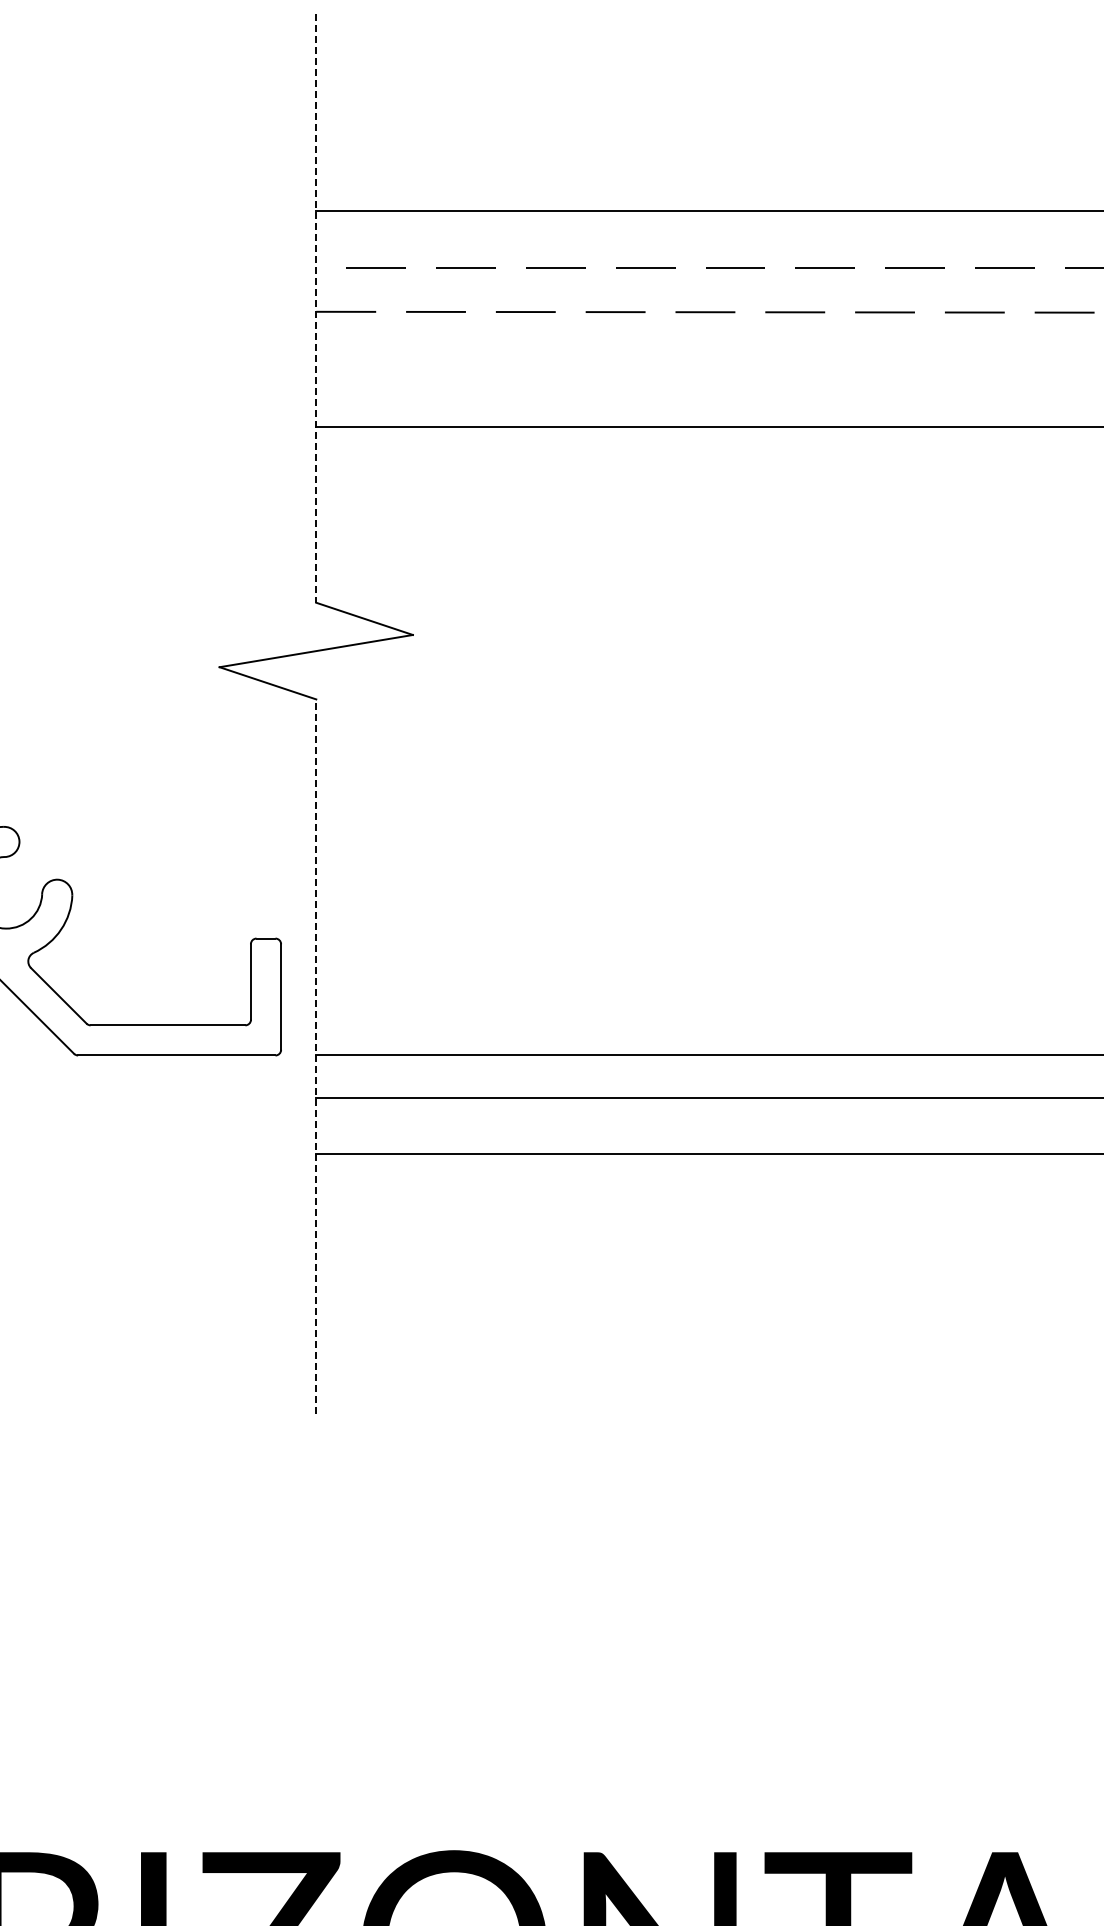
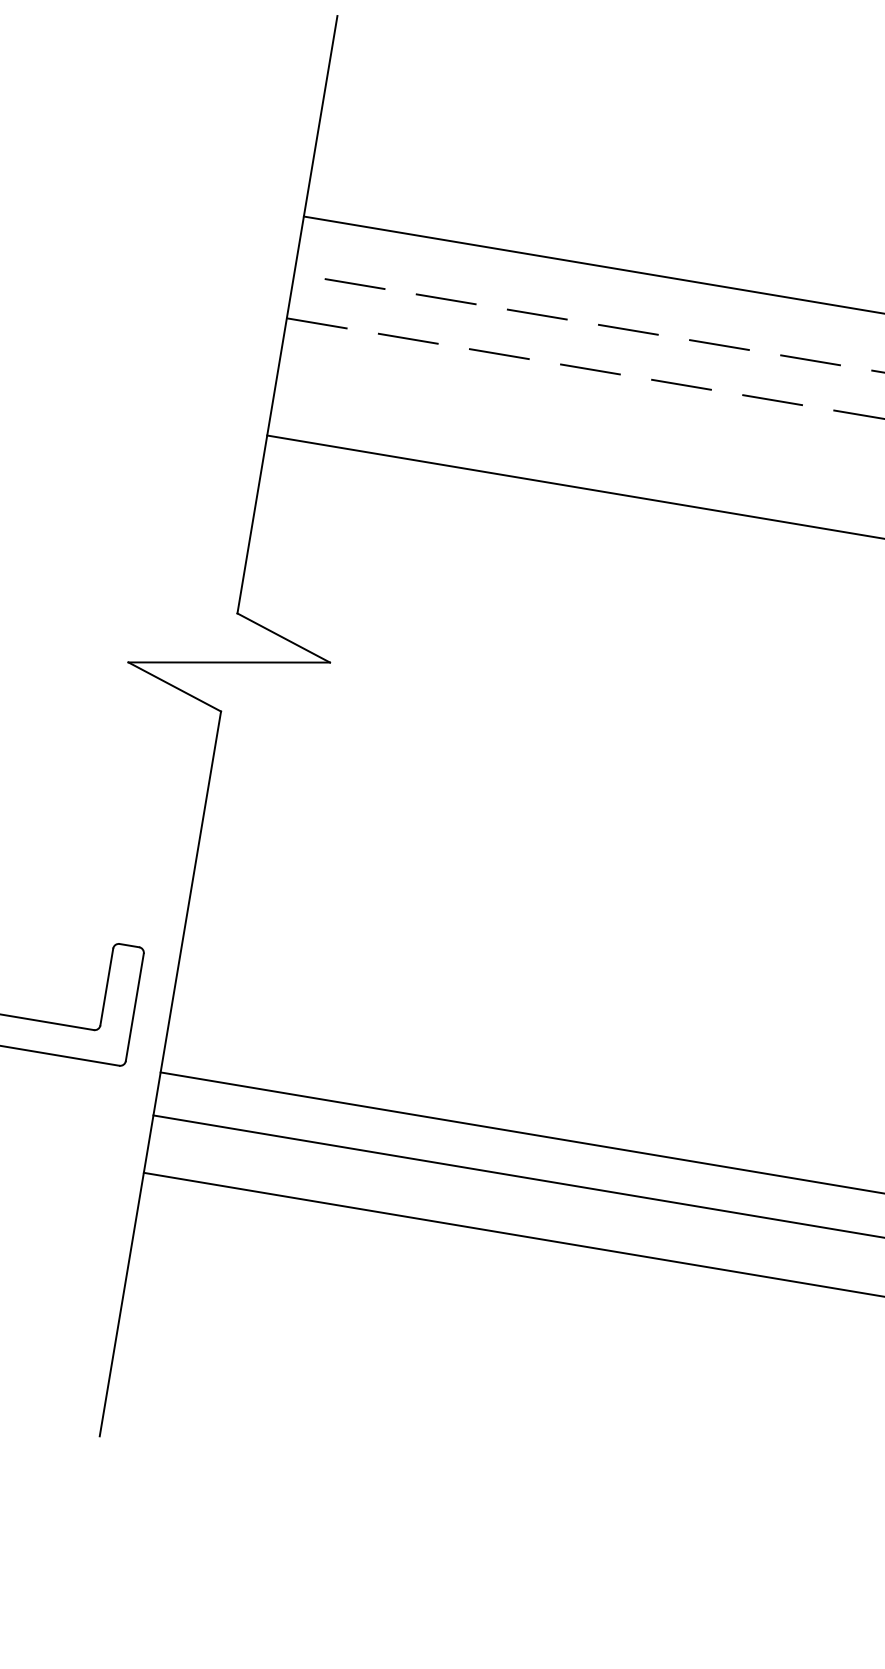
line: (316, 308) -> (287, 314), dashed -> solid
line: (316, 1056) -> (160, 1073), dashed -> solid

